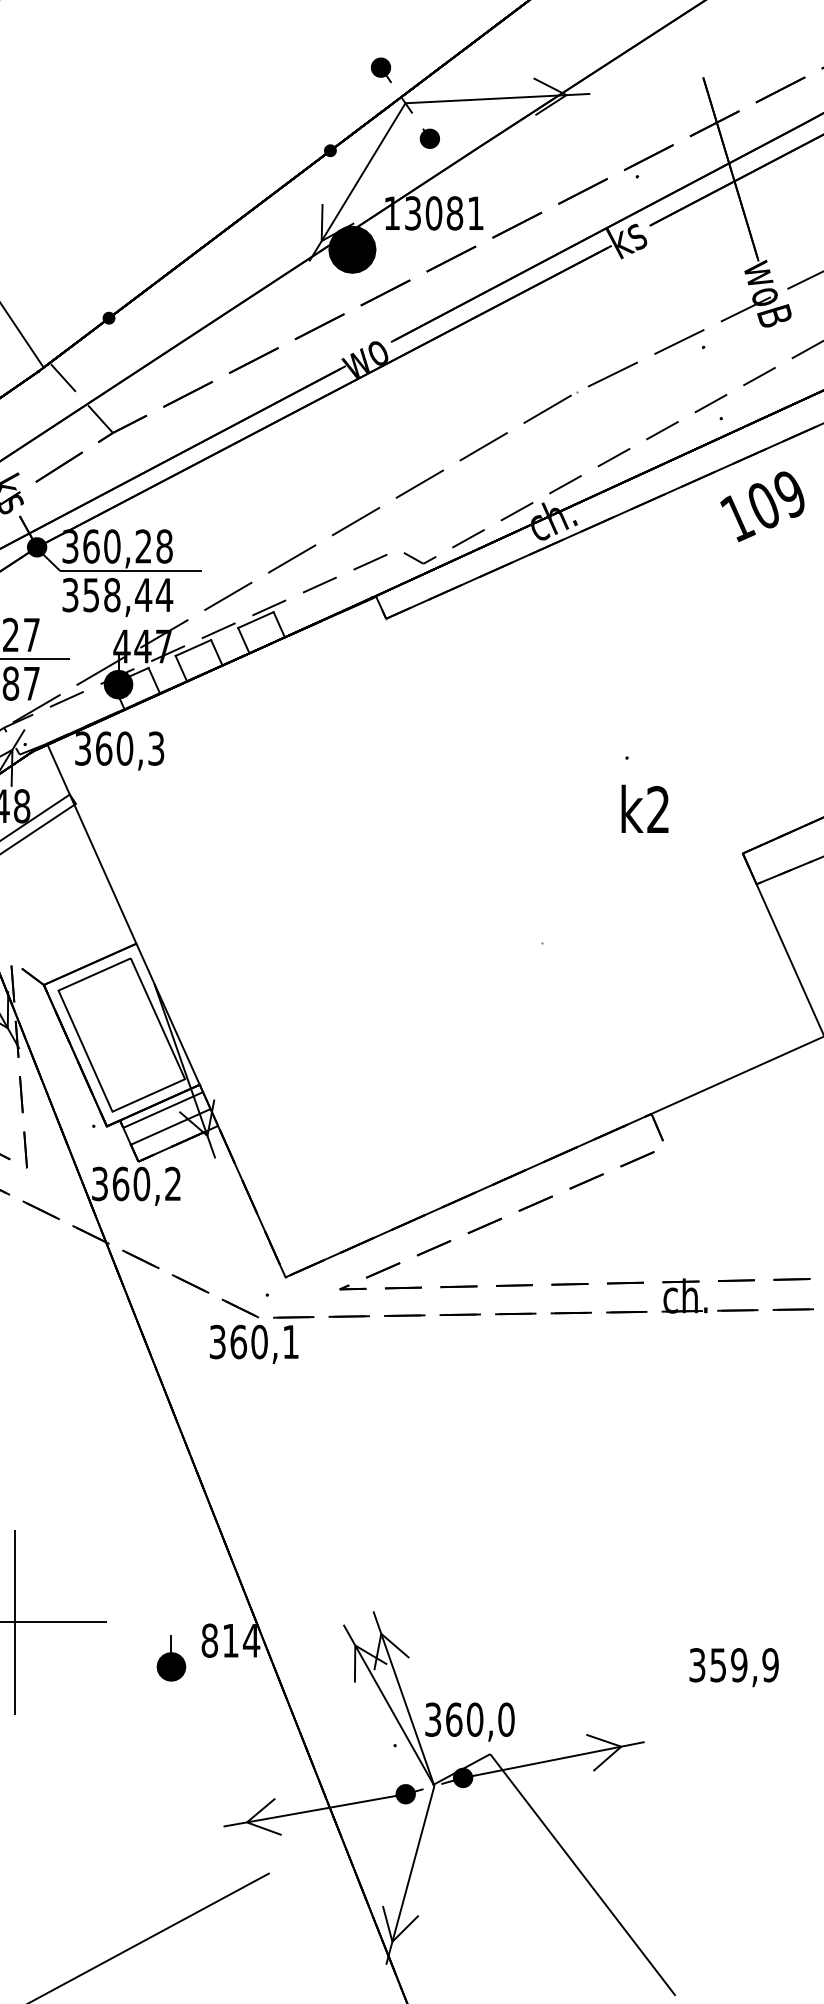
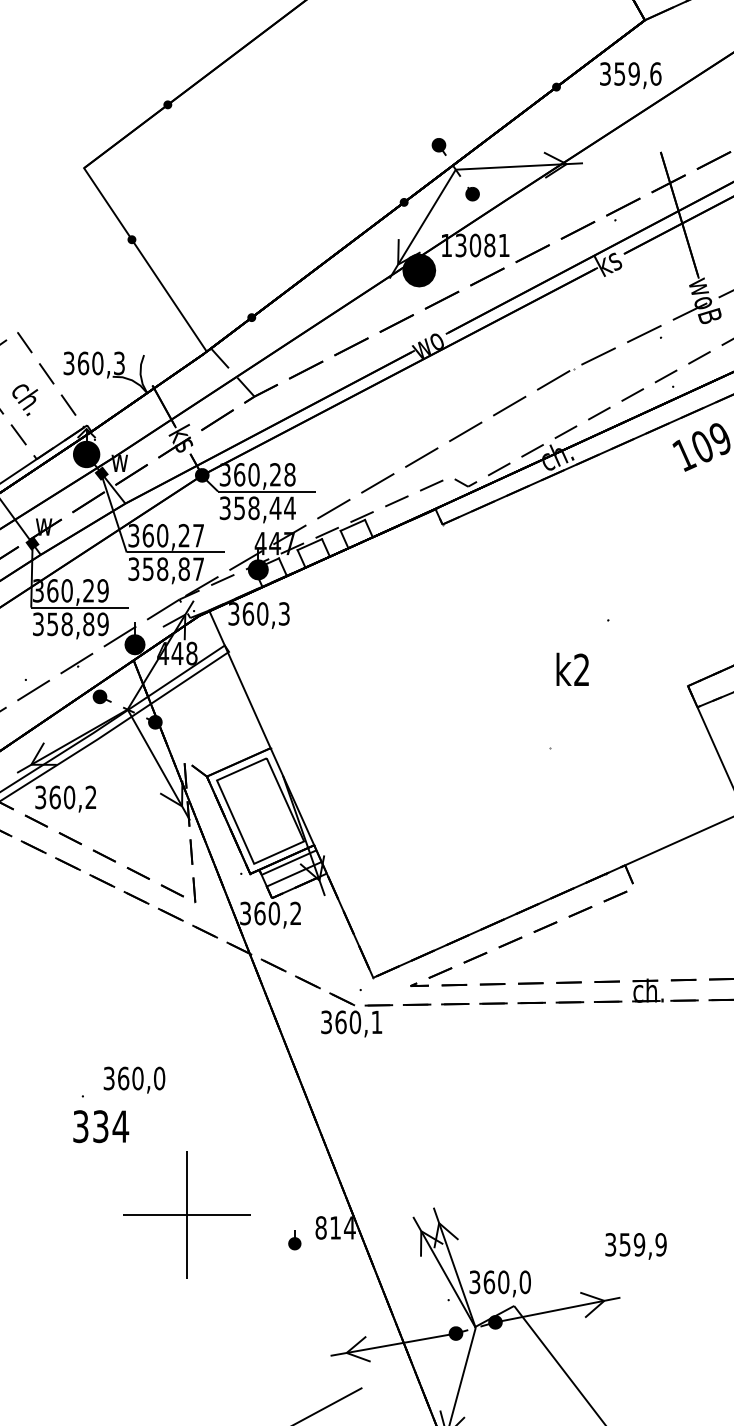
text: (644, 807) -> (572, 668), moved
part: (171, 1659) -> (294, 1240), size x0.6
text: (733, 1667) -> (635, 1246), moved

